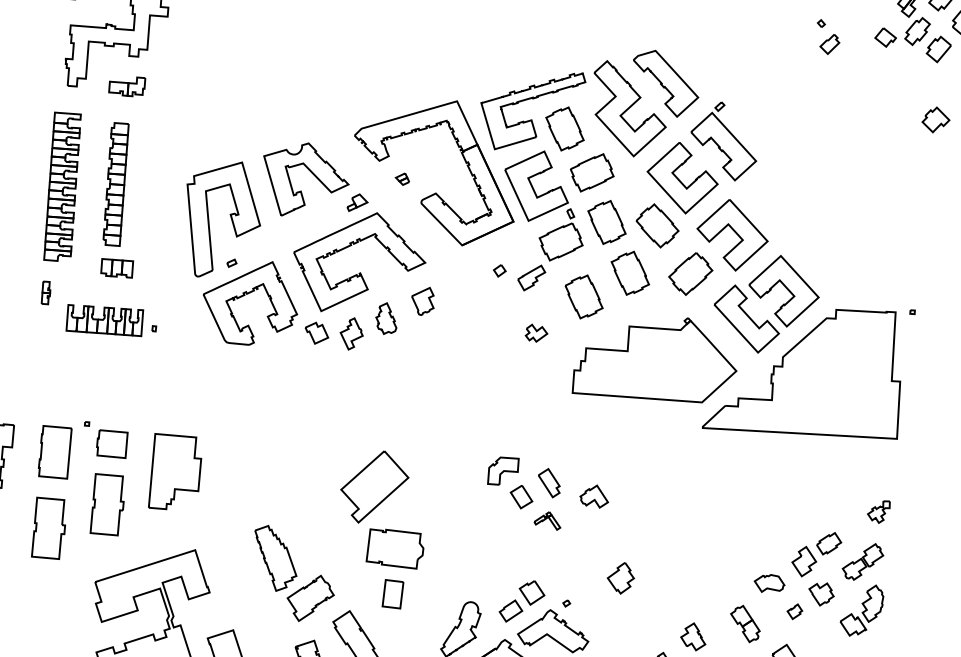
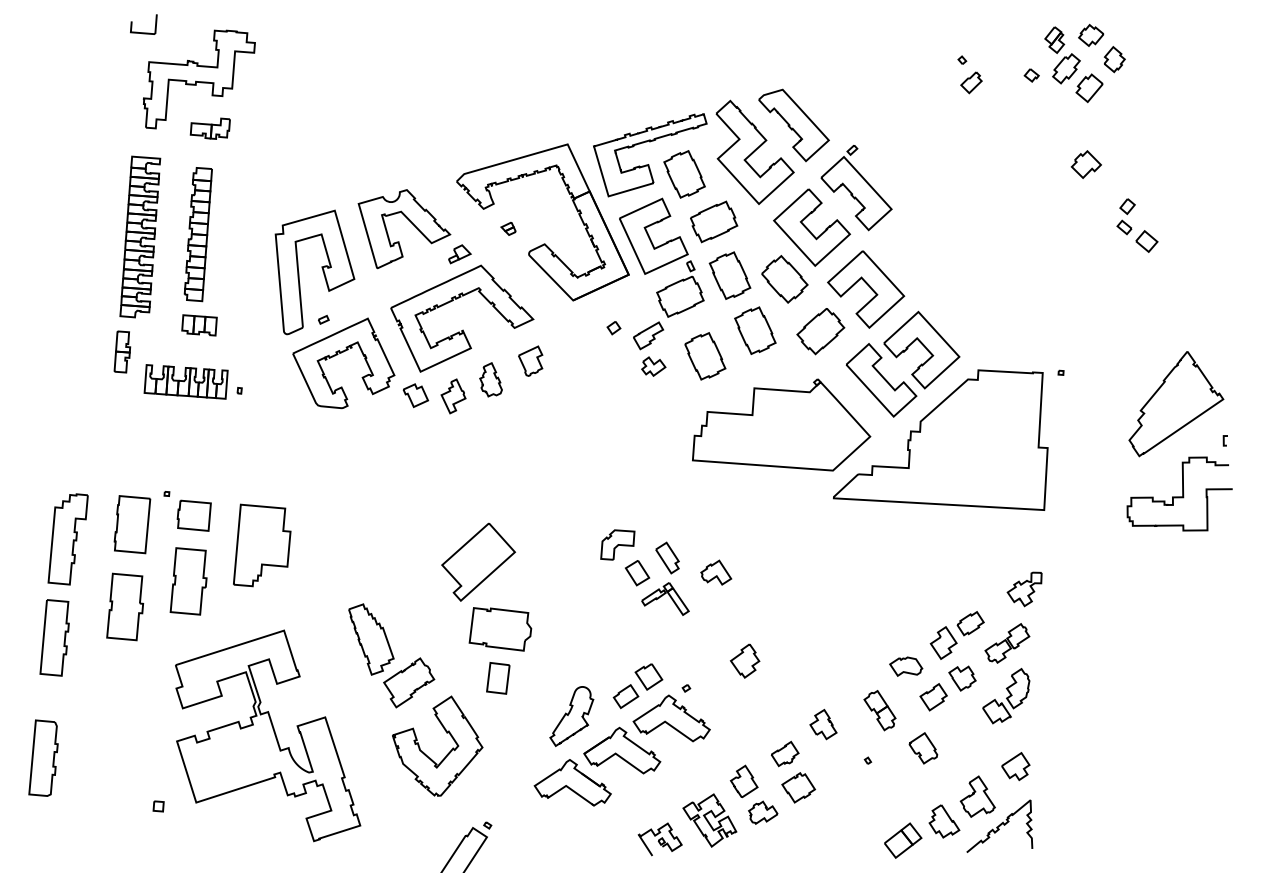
part: (885, 37) -> (1031, 75), size x0.62
part: (46, 292) -> (122, 351), size x1.67
part: (536, 333) -> (653, 366), moved
part: (878, 512) -> (1024, 589), size x1.43
part: (547, 520) -> (665, 598), size x1.67
part: (794, 611) -> (933, 697), size x1.67

